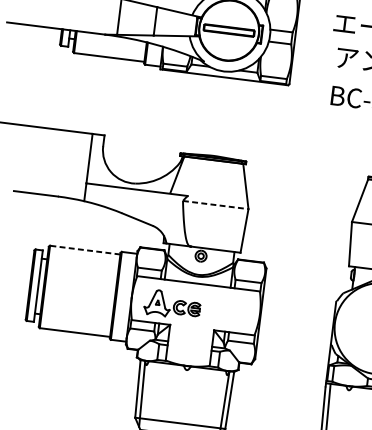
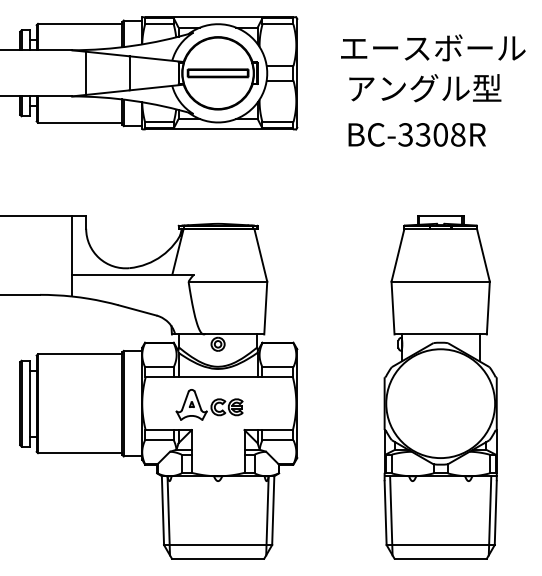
line: (216, 204) -> (228, 281), dashed -> solid
line: (84, 250) -> (79, 354), dashed -> solid
part: (172, 304) -> (209, 404), moved

